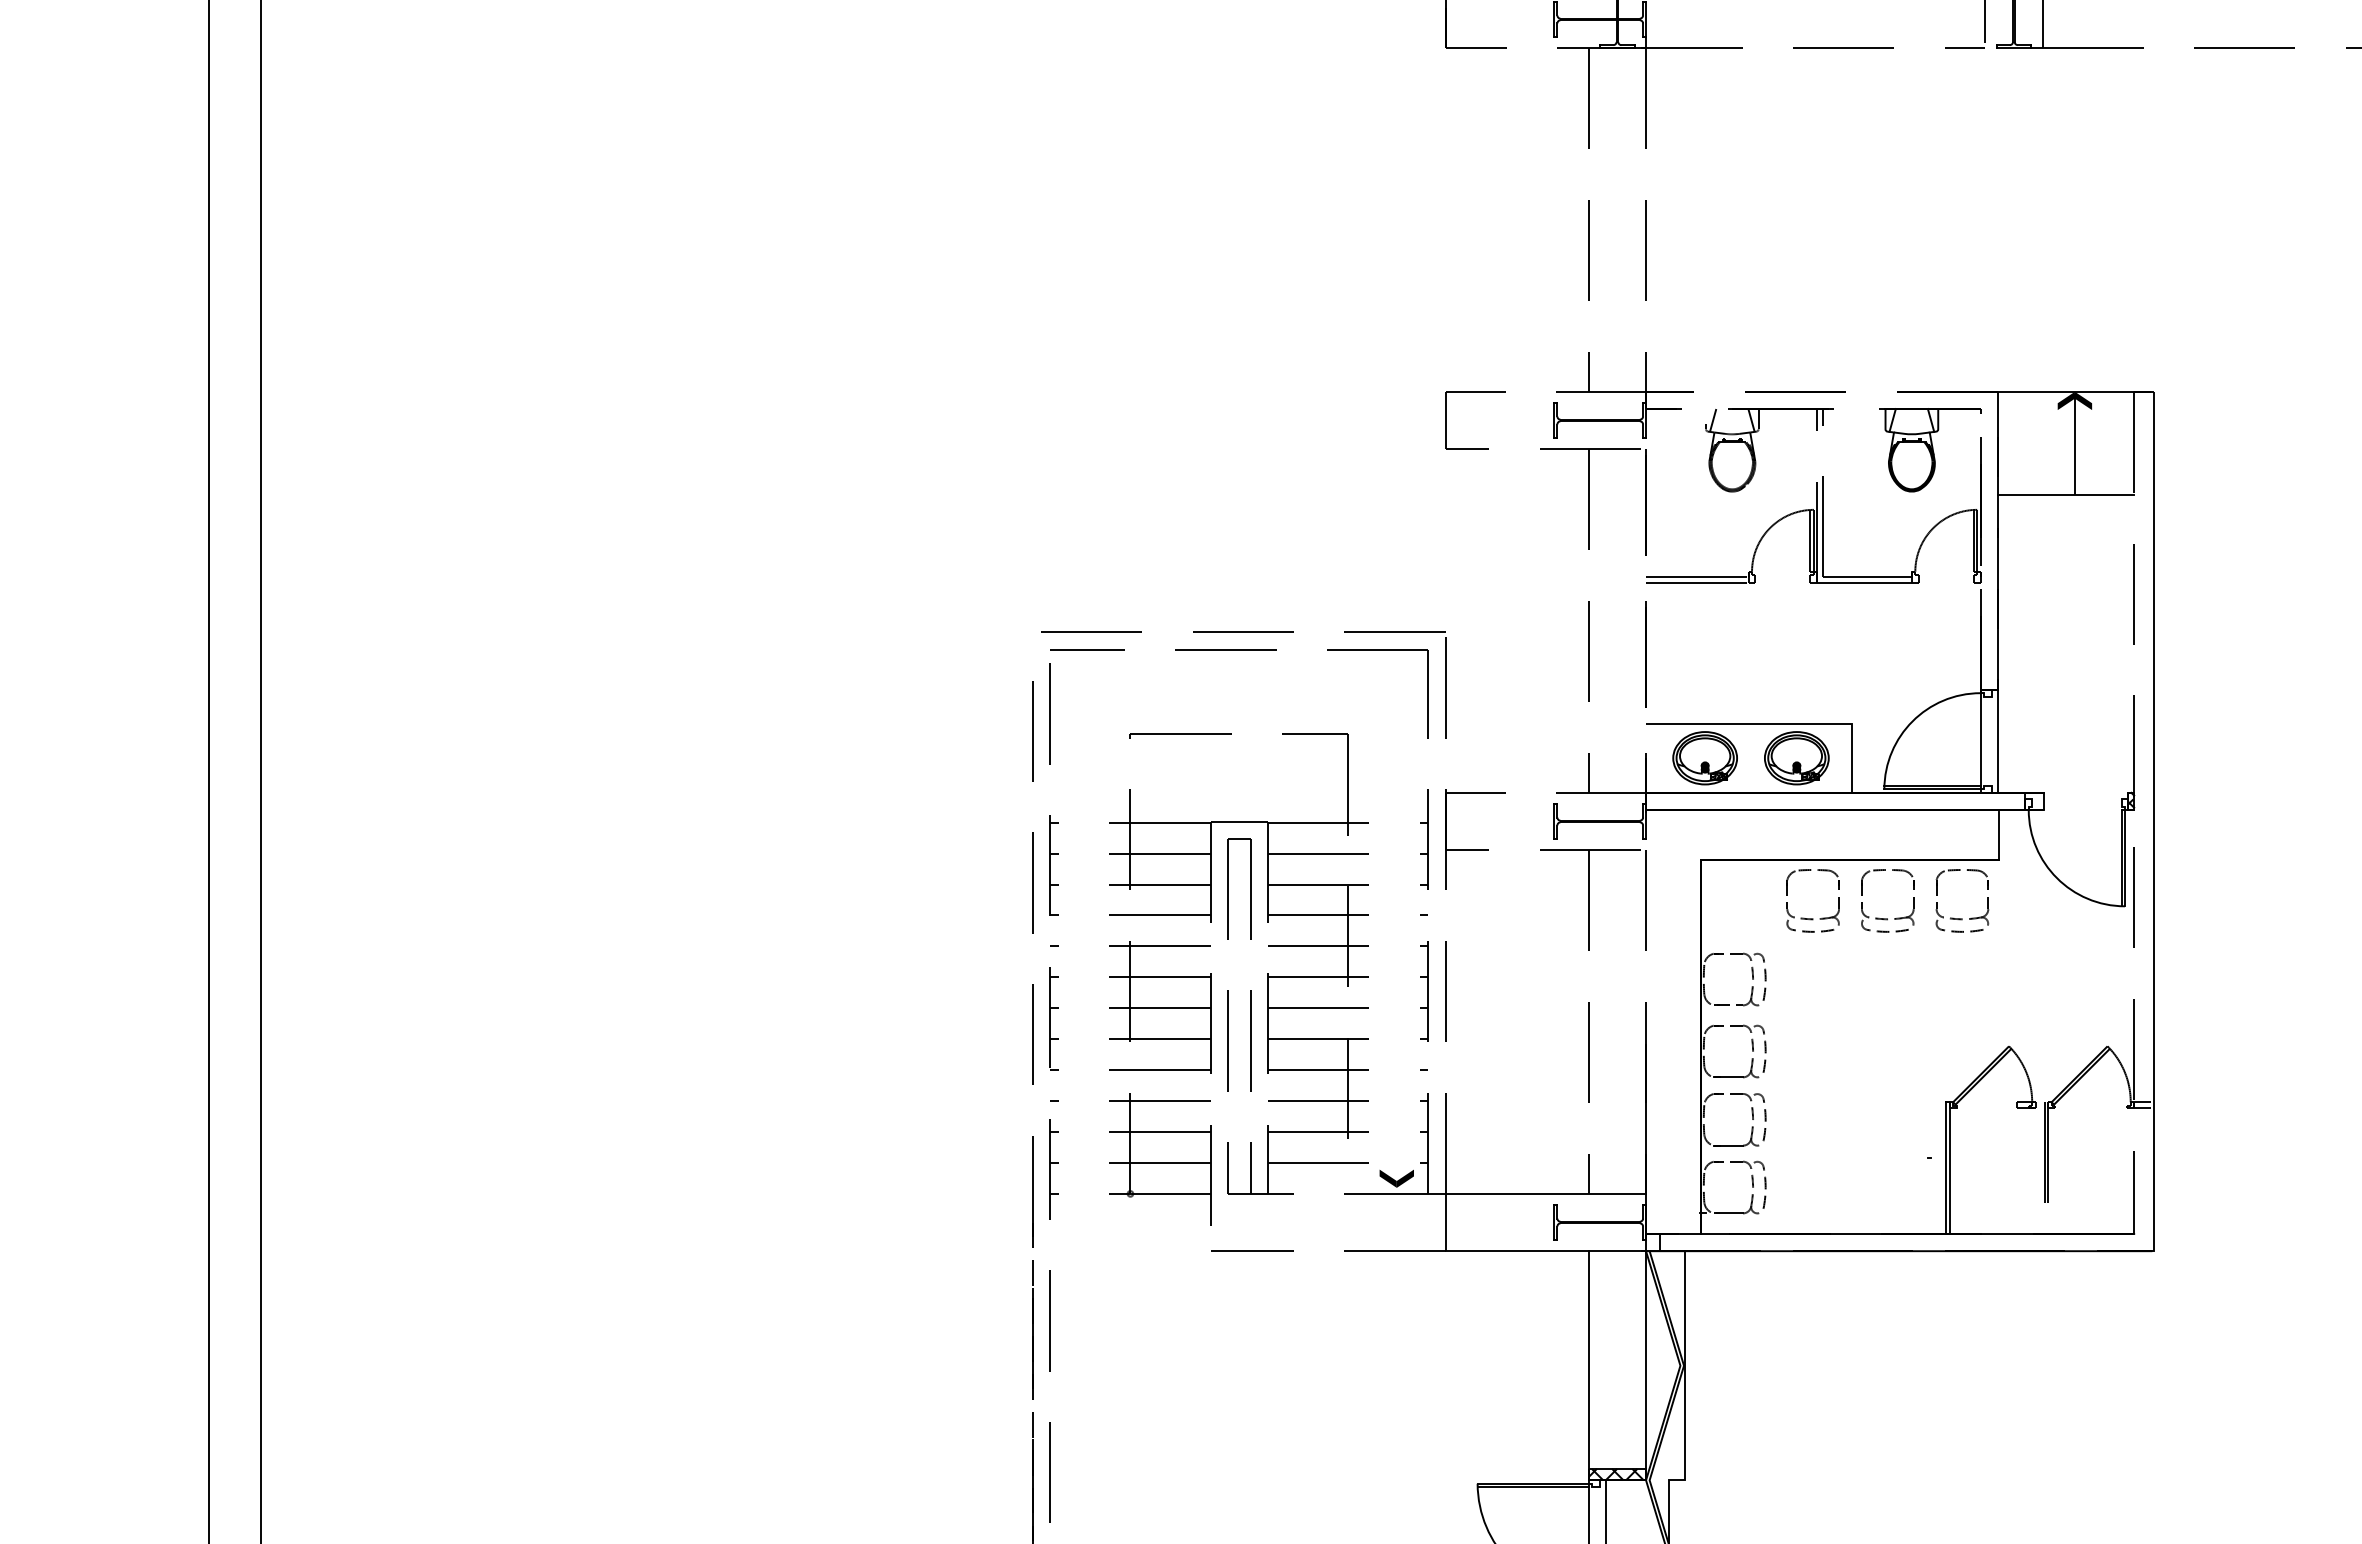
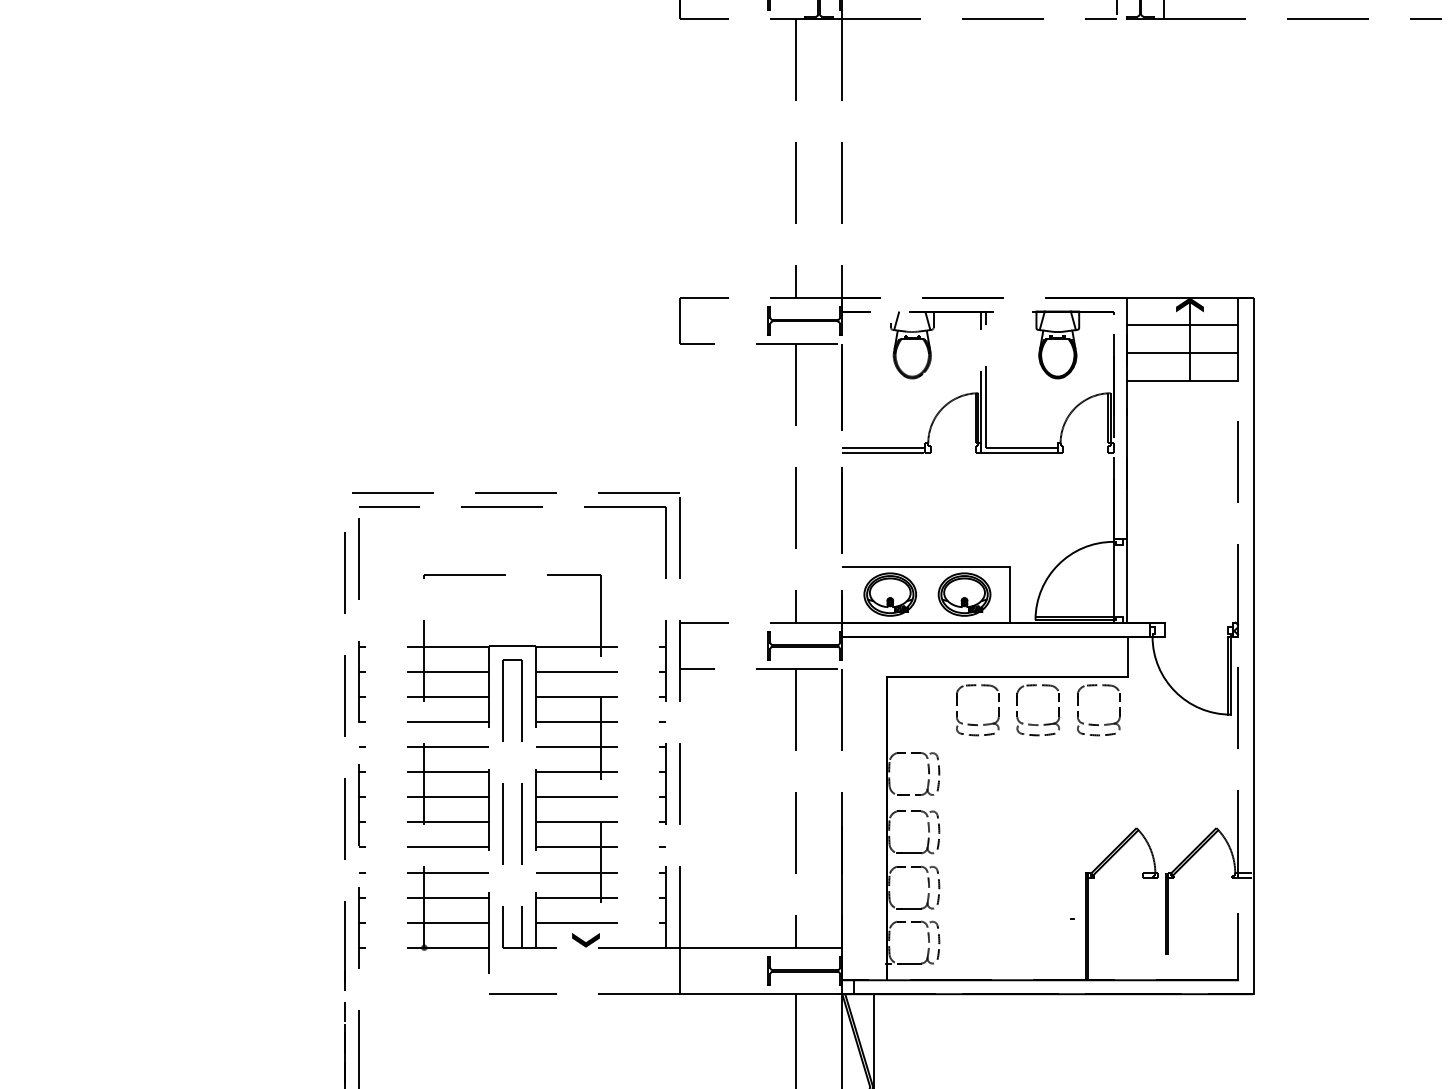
line: (2065, 426) -> (1182, 325), added
line: (2065, 460) -> (1182, 353), added
part: (1396, 1178) -> (585, 940), moved

